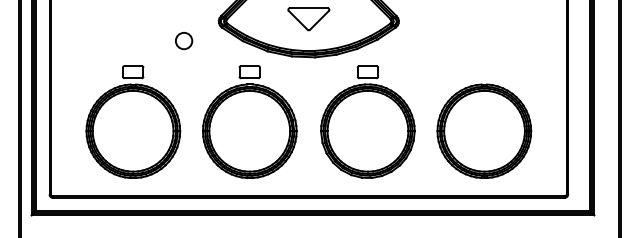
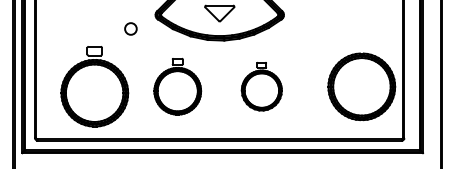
part: (249, 121) -> (177, 86), size x0.7
part: (367, 121) -> (261, 86), size x0.6
part: (484, 130) -> (361, 86), moved

